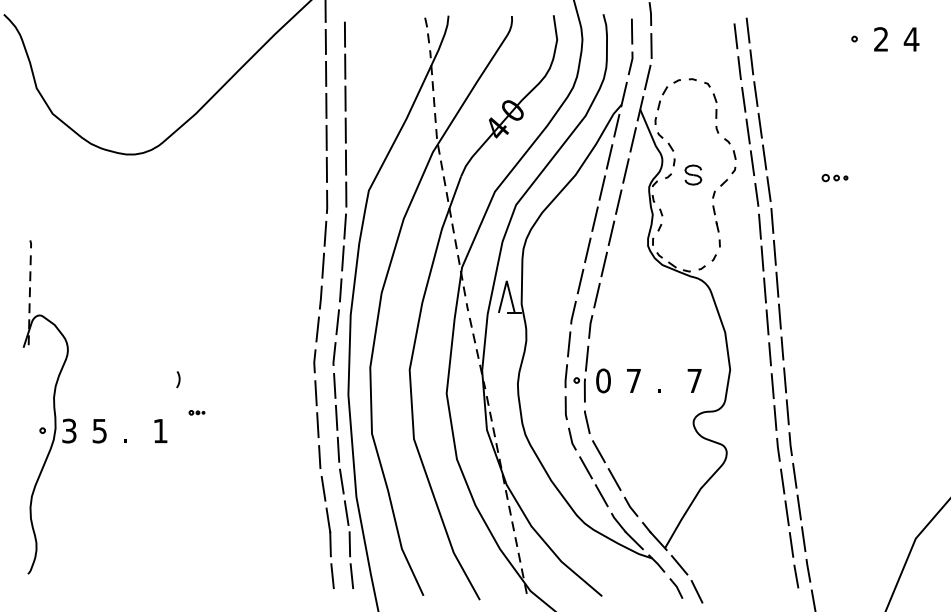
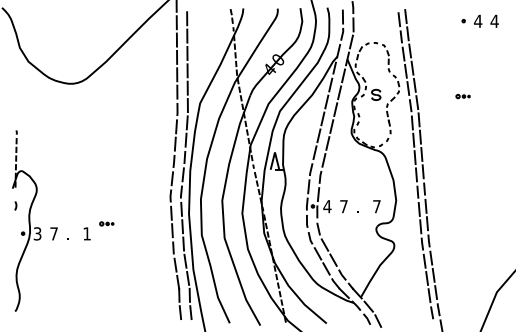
text: (881, 37) -> (478, 20), 2 -> 4
part: (833, 177) -> (462, 96), moved
curve: (177, 378) -> (15, 205), moved
text: (603, 380) -> (327, 206), 0 -> 4
part: (196, 411) -> (106, 223), size x1.67
text: (98, 430) -> (53, 233), 5 -> 7

